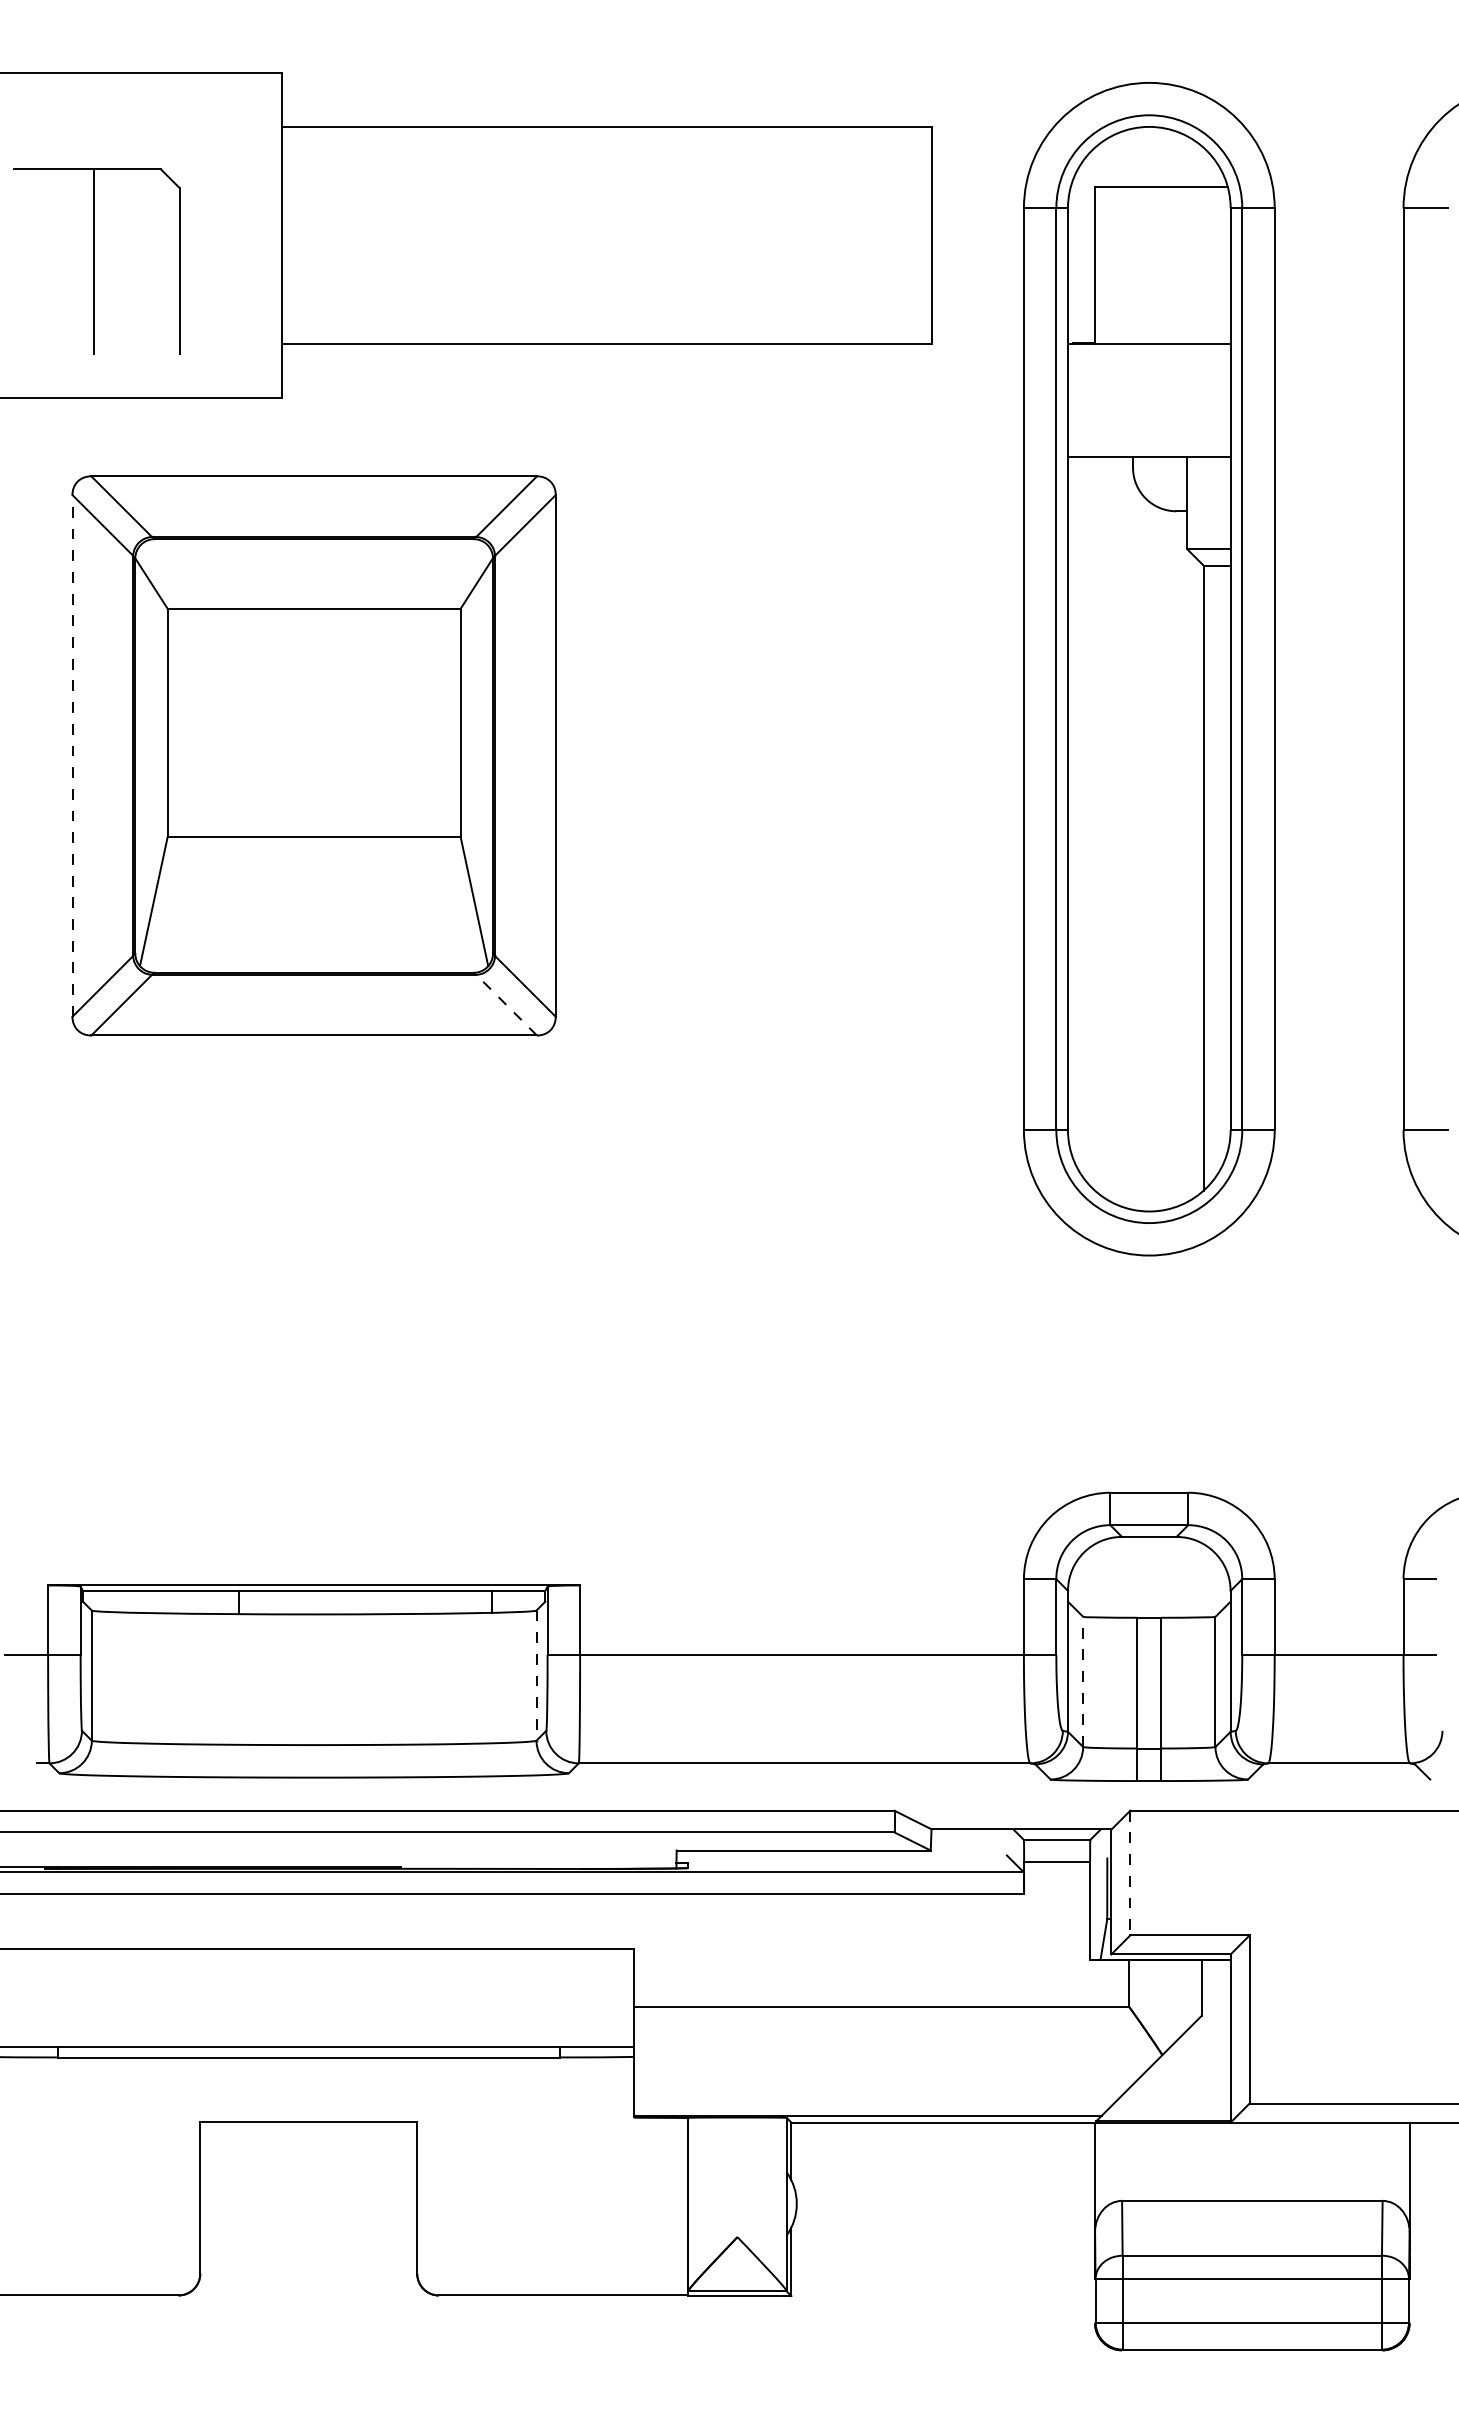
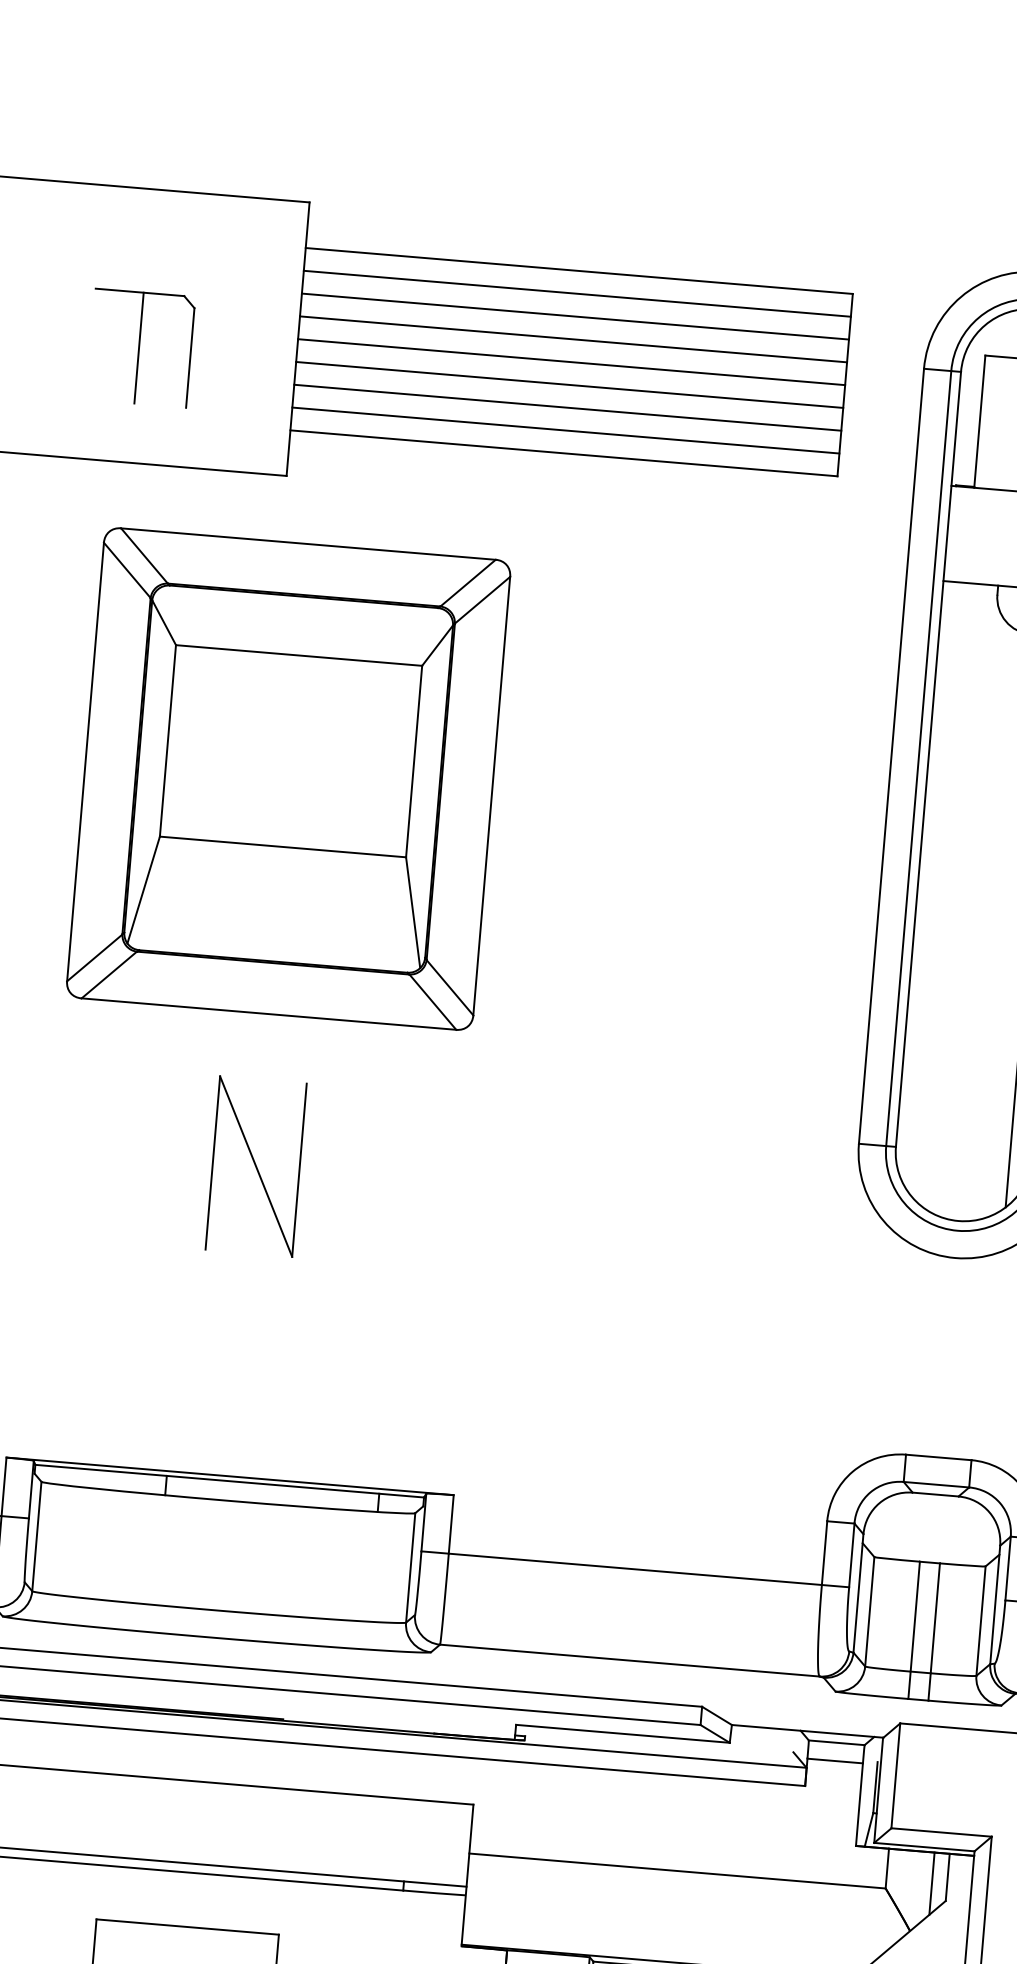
line: (606, 154) -> (576, 294), added
line: (606, 181) -> (574, 316), added
line: (606, 208) -> (573, 339), added
line: (606, 235) -> (571, 362), added
part: (97, 261) -> (141, 348), size x0.71
line: (606, 262) -> (569, 384), added
line: (606, 289) -> (567, 407), added
line: (606, 316) -> (565, 430), added
line: (72, 755) -> (85, 761), dashed -> solid
line: (506, 1005) -> (432, 1002), dashed -> solid
part: (313, 1216) -> (255, 1166), added
line: (536, 1676) -> (410, 1568), dashed -> solid
line: (1083, 1681) -> (870, 1611), dashed -> solid
line: (1130, 1873) -> (896, 1776), dashed -> solid
line: (1183, 1996) -> (931, 1883), added

